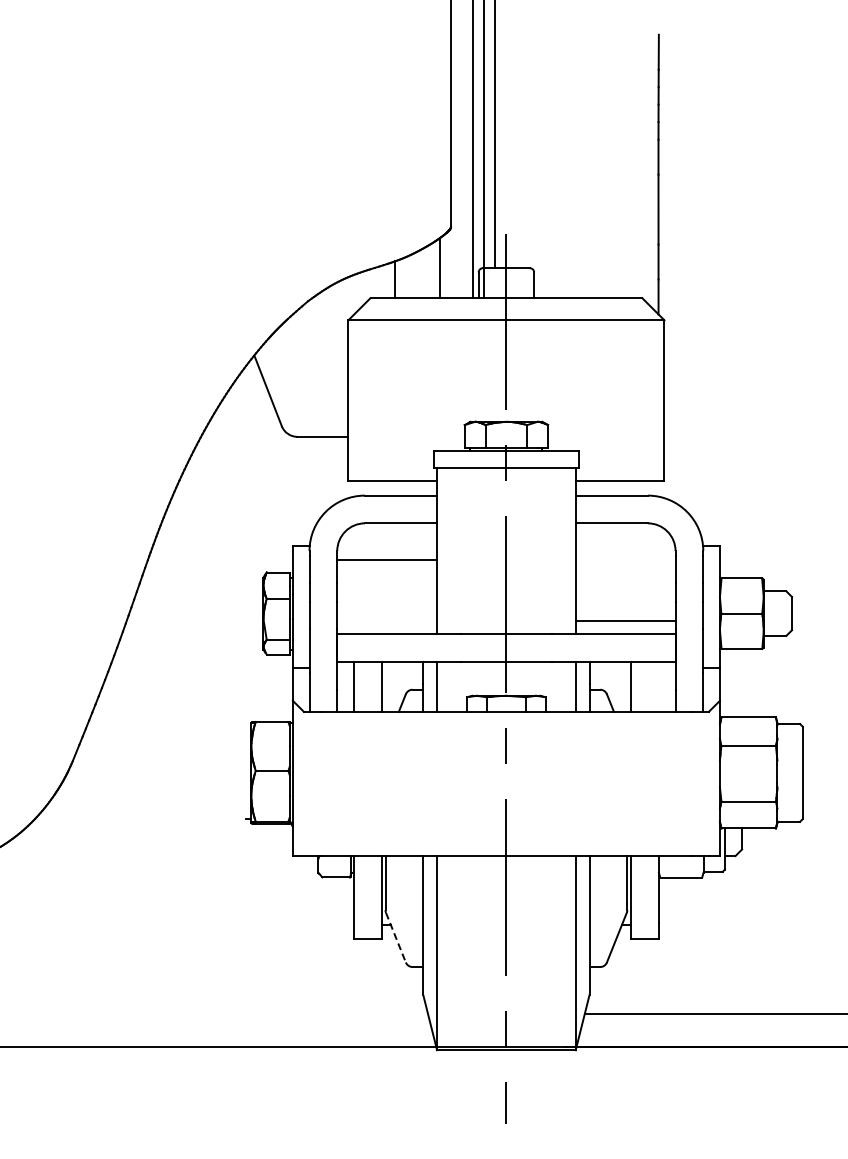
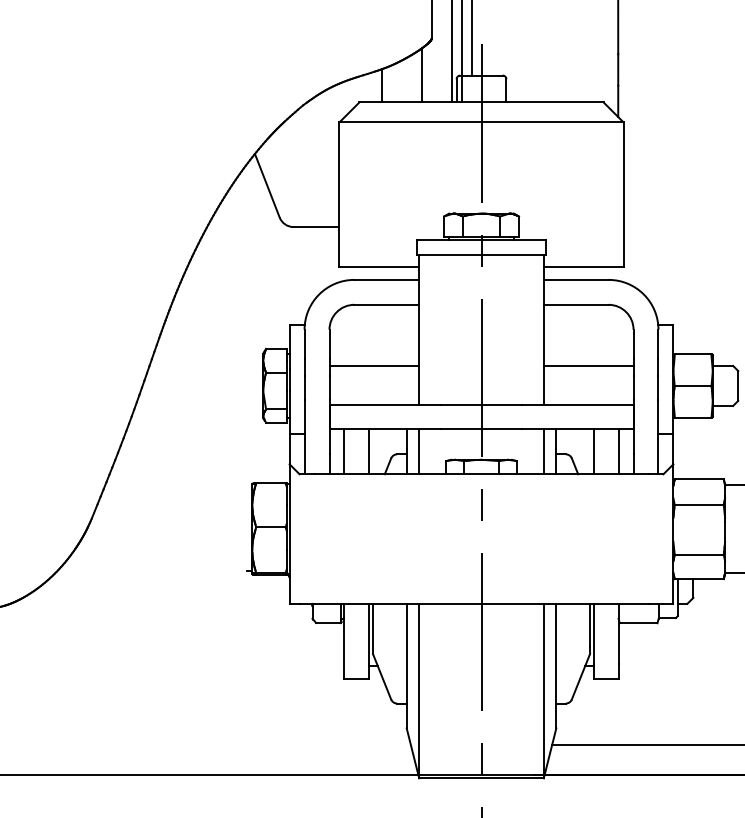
line: (387, 560) -> (374, 366), moved
line: (625, 621) -> (588, 366), moved
line: (658, 686) -> (618, 451), added
line: (395, 937) -> (381, 677), dashed -> solid

